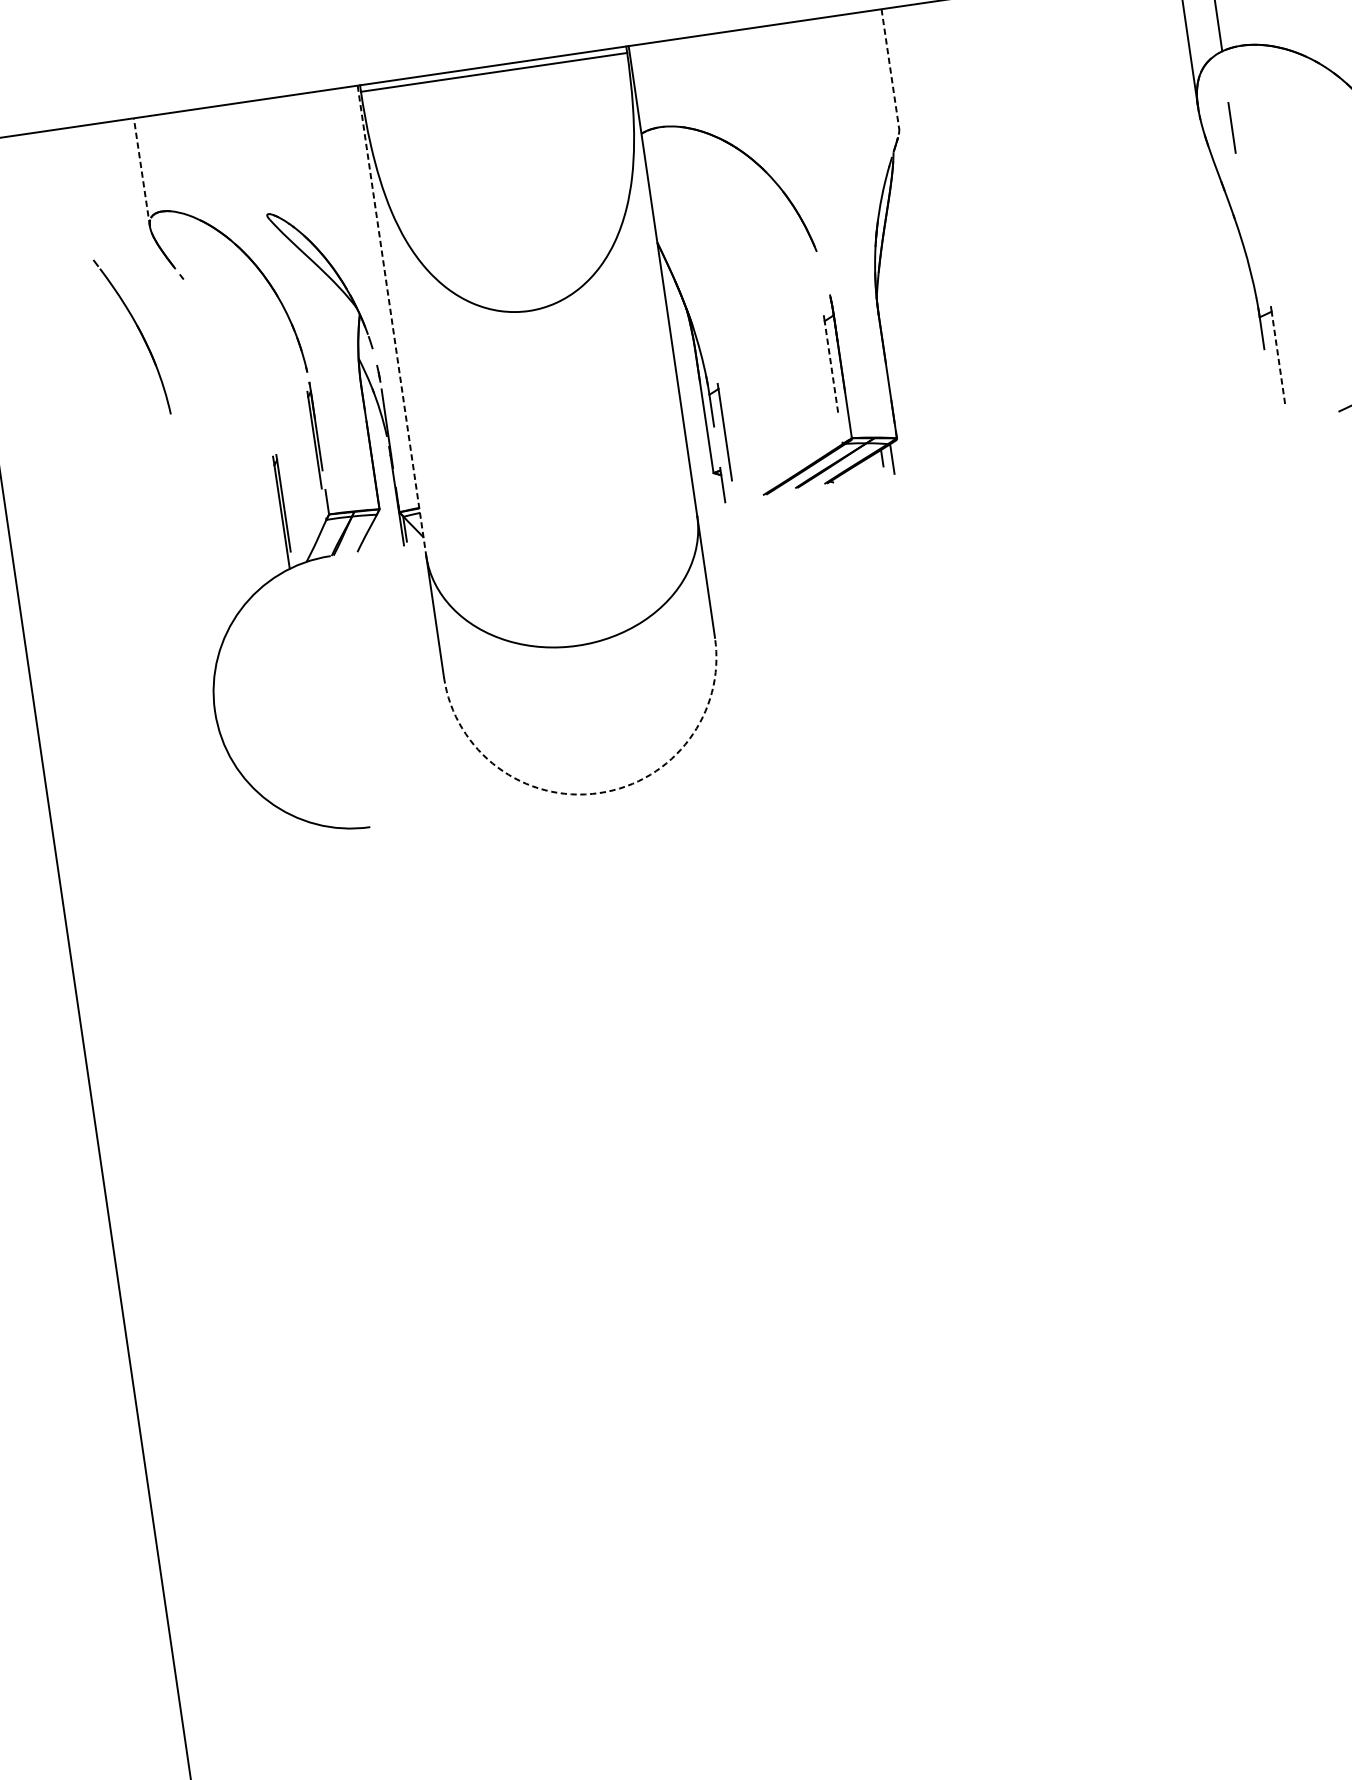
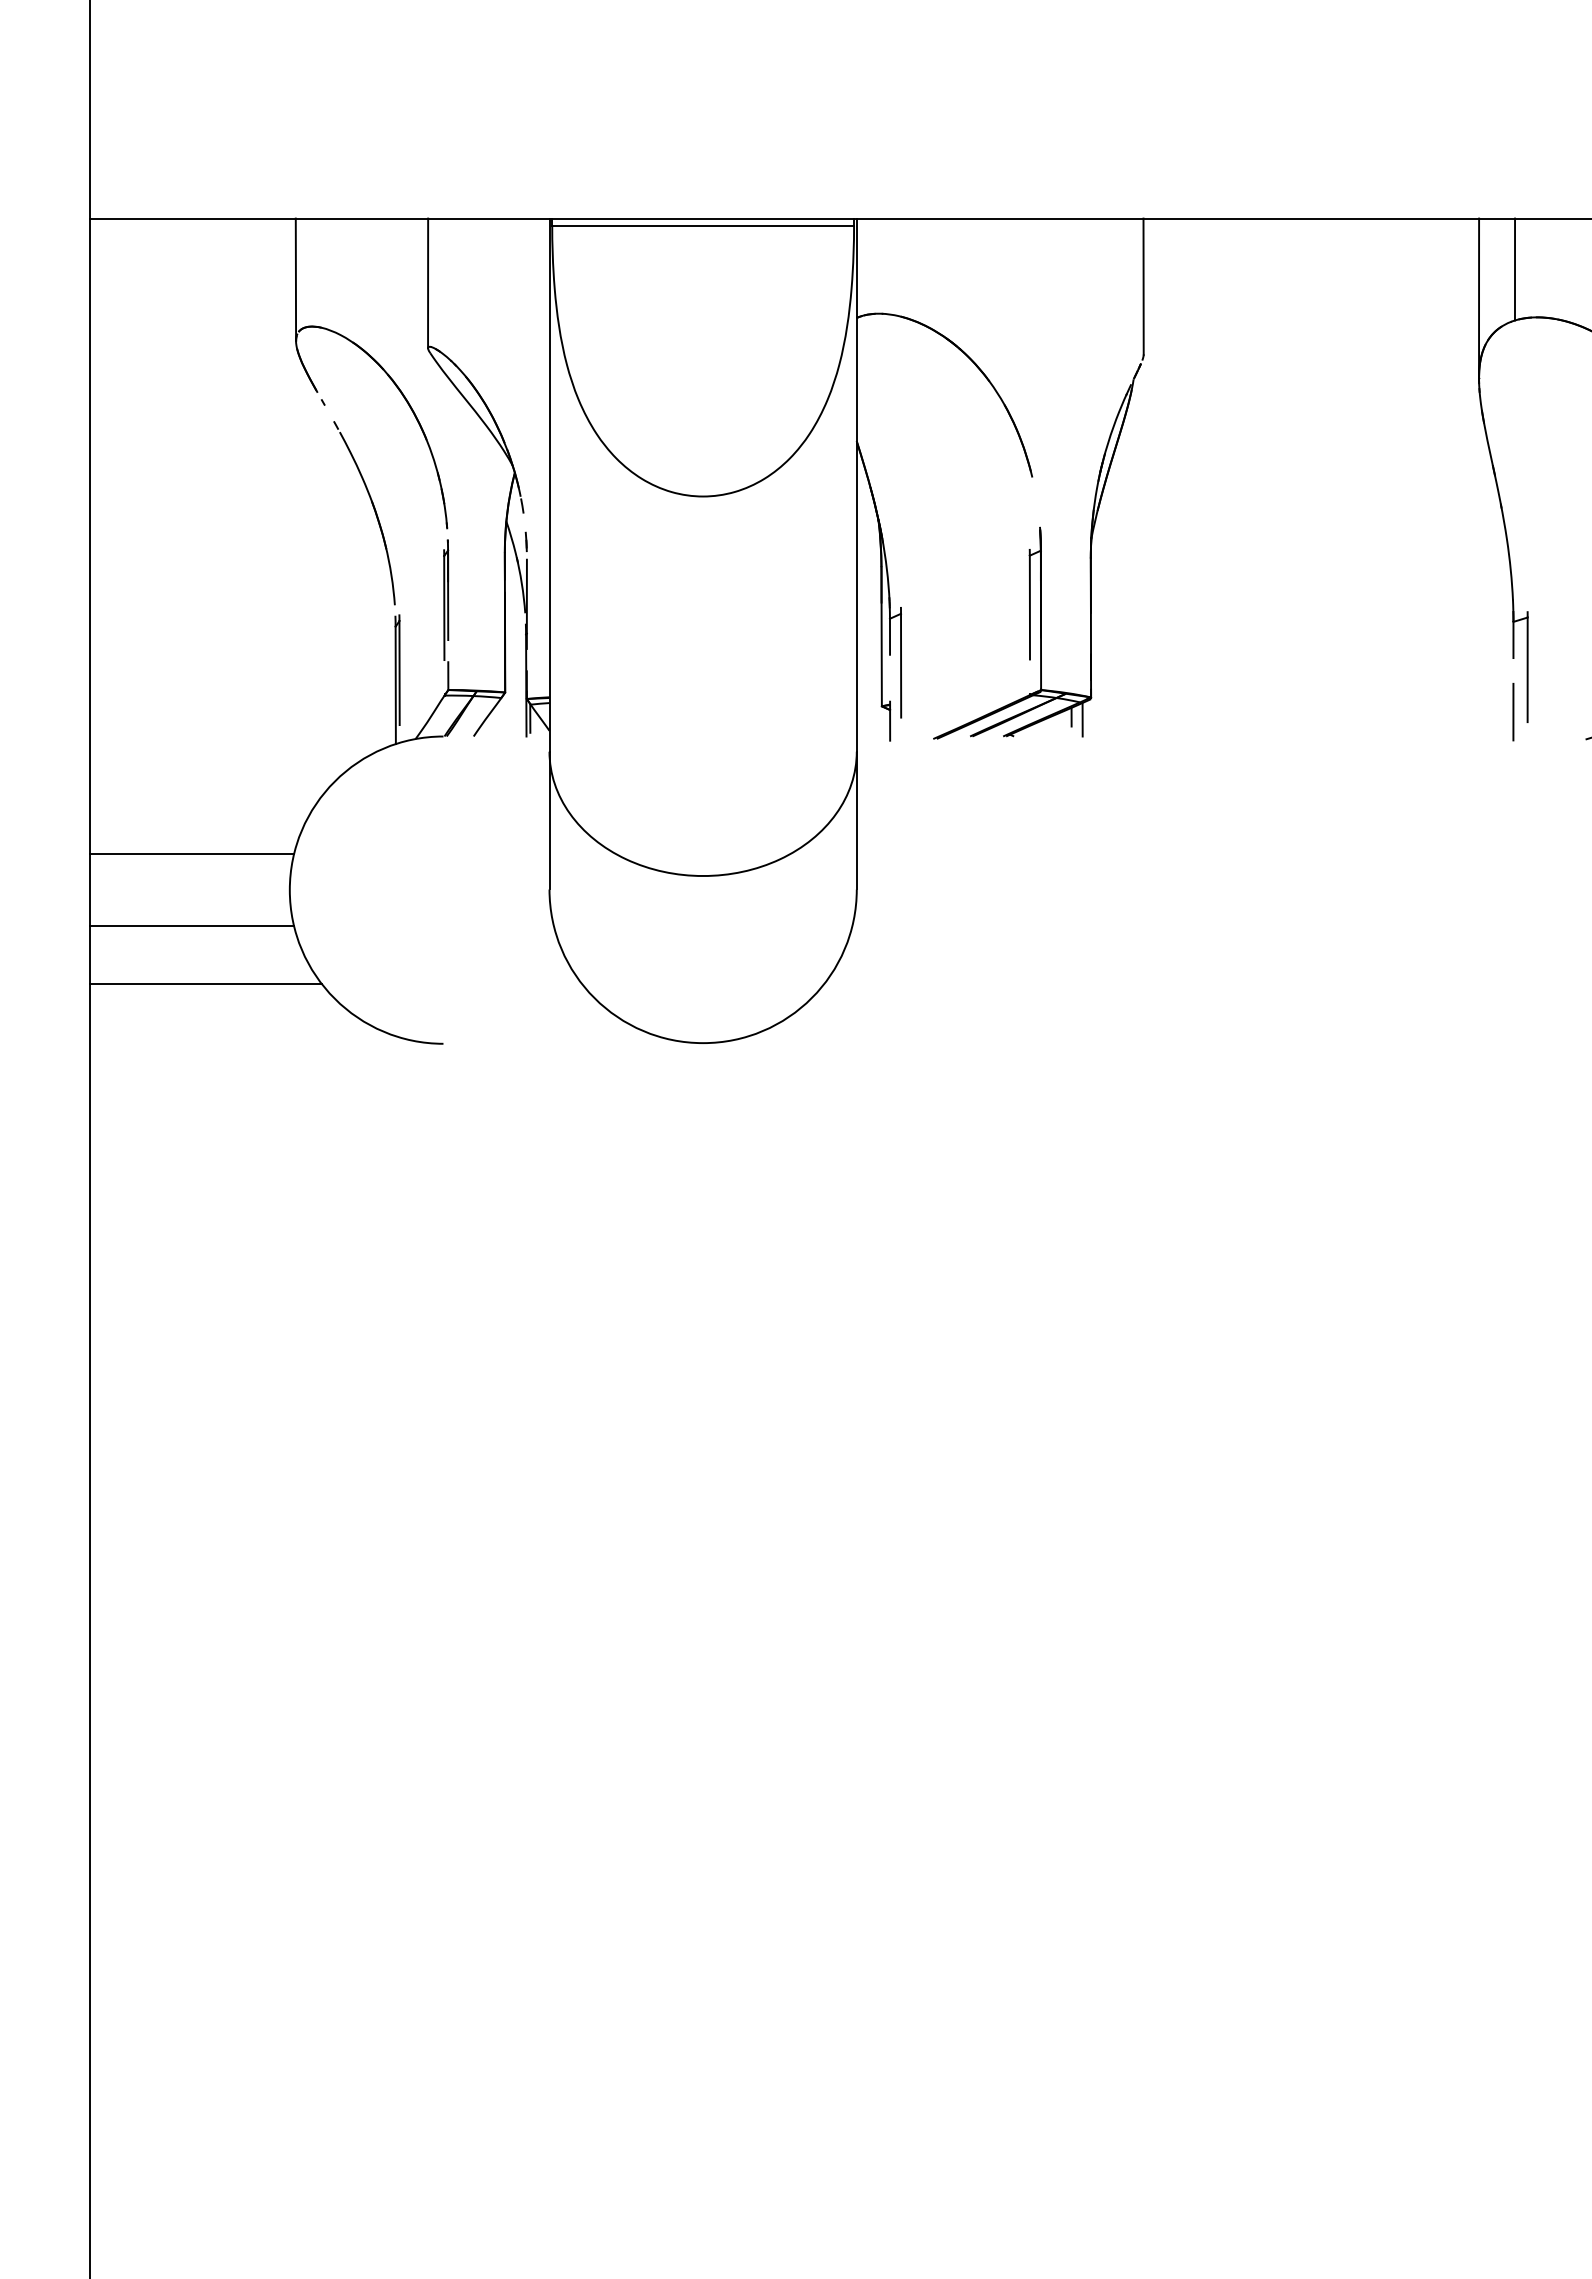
line: (890, 70) -> (1143, 287), dashed -> solid
line: (1232, 128) -> (1513, 712), moved
line: (259, 158) -> (428, 283), added
line: (141, 172) -> (295, 279), dashed -> solid
line: (392, 321) -> (549, 485), dashed -> solid
part: (139, 332) -> (373, 509), moved
line: (1278, 357) -> (1527, 669), dashed -> solid
line: (831, 366) -> (1029, 607), dashed -> solid
line: (124, 692) -> (192, 854), added
line: (133, 755) -> (192, 926), added
arc: (599, 793) -> (703, 1043), dashed -> solid
line: (152, 804) -> (205, 983), added

